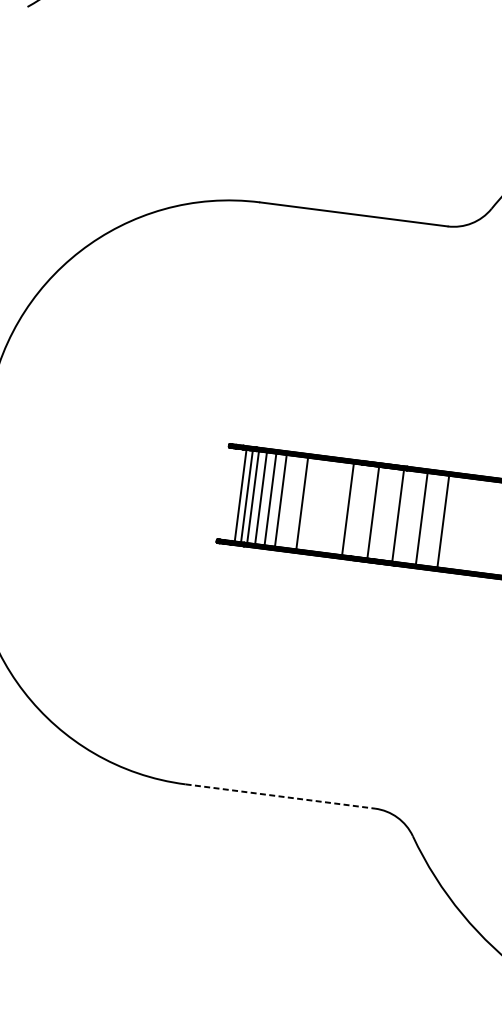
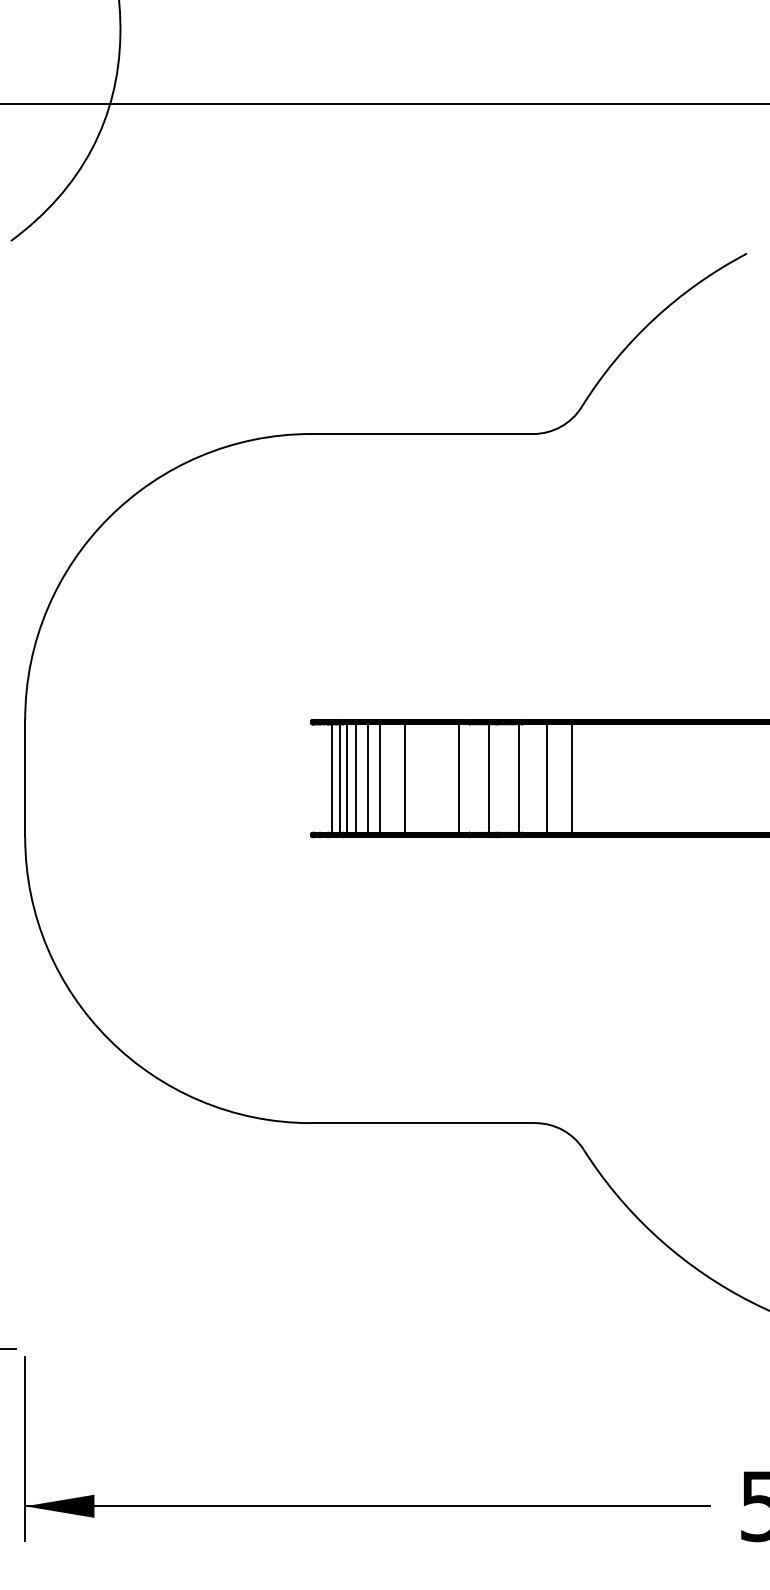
line: (280, 796) -> (423, 1123), dashed -> solid

